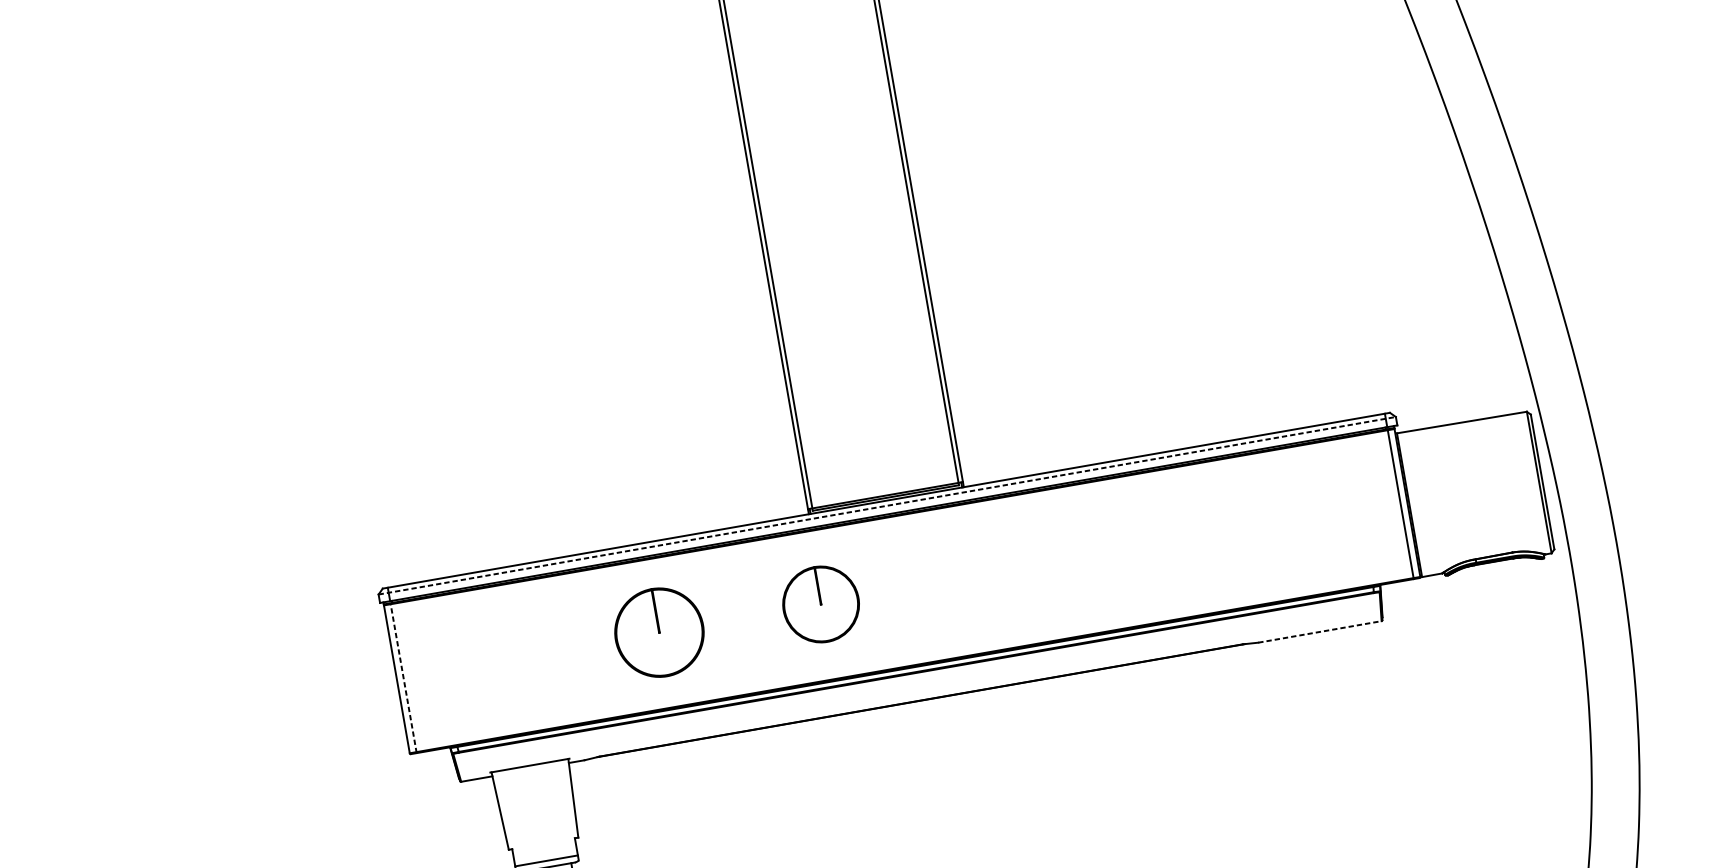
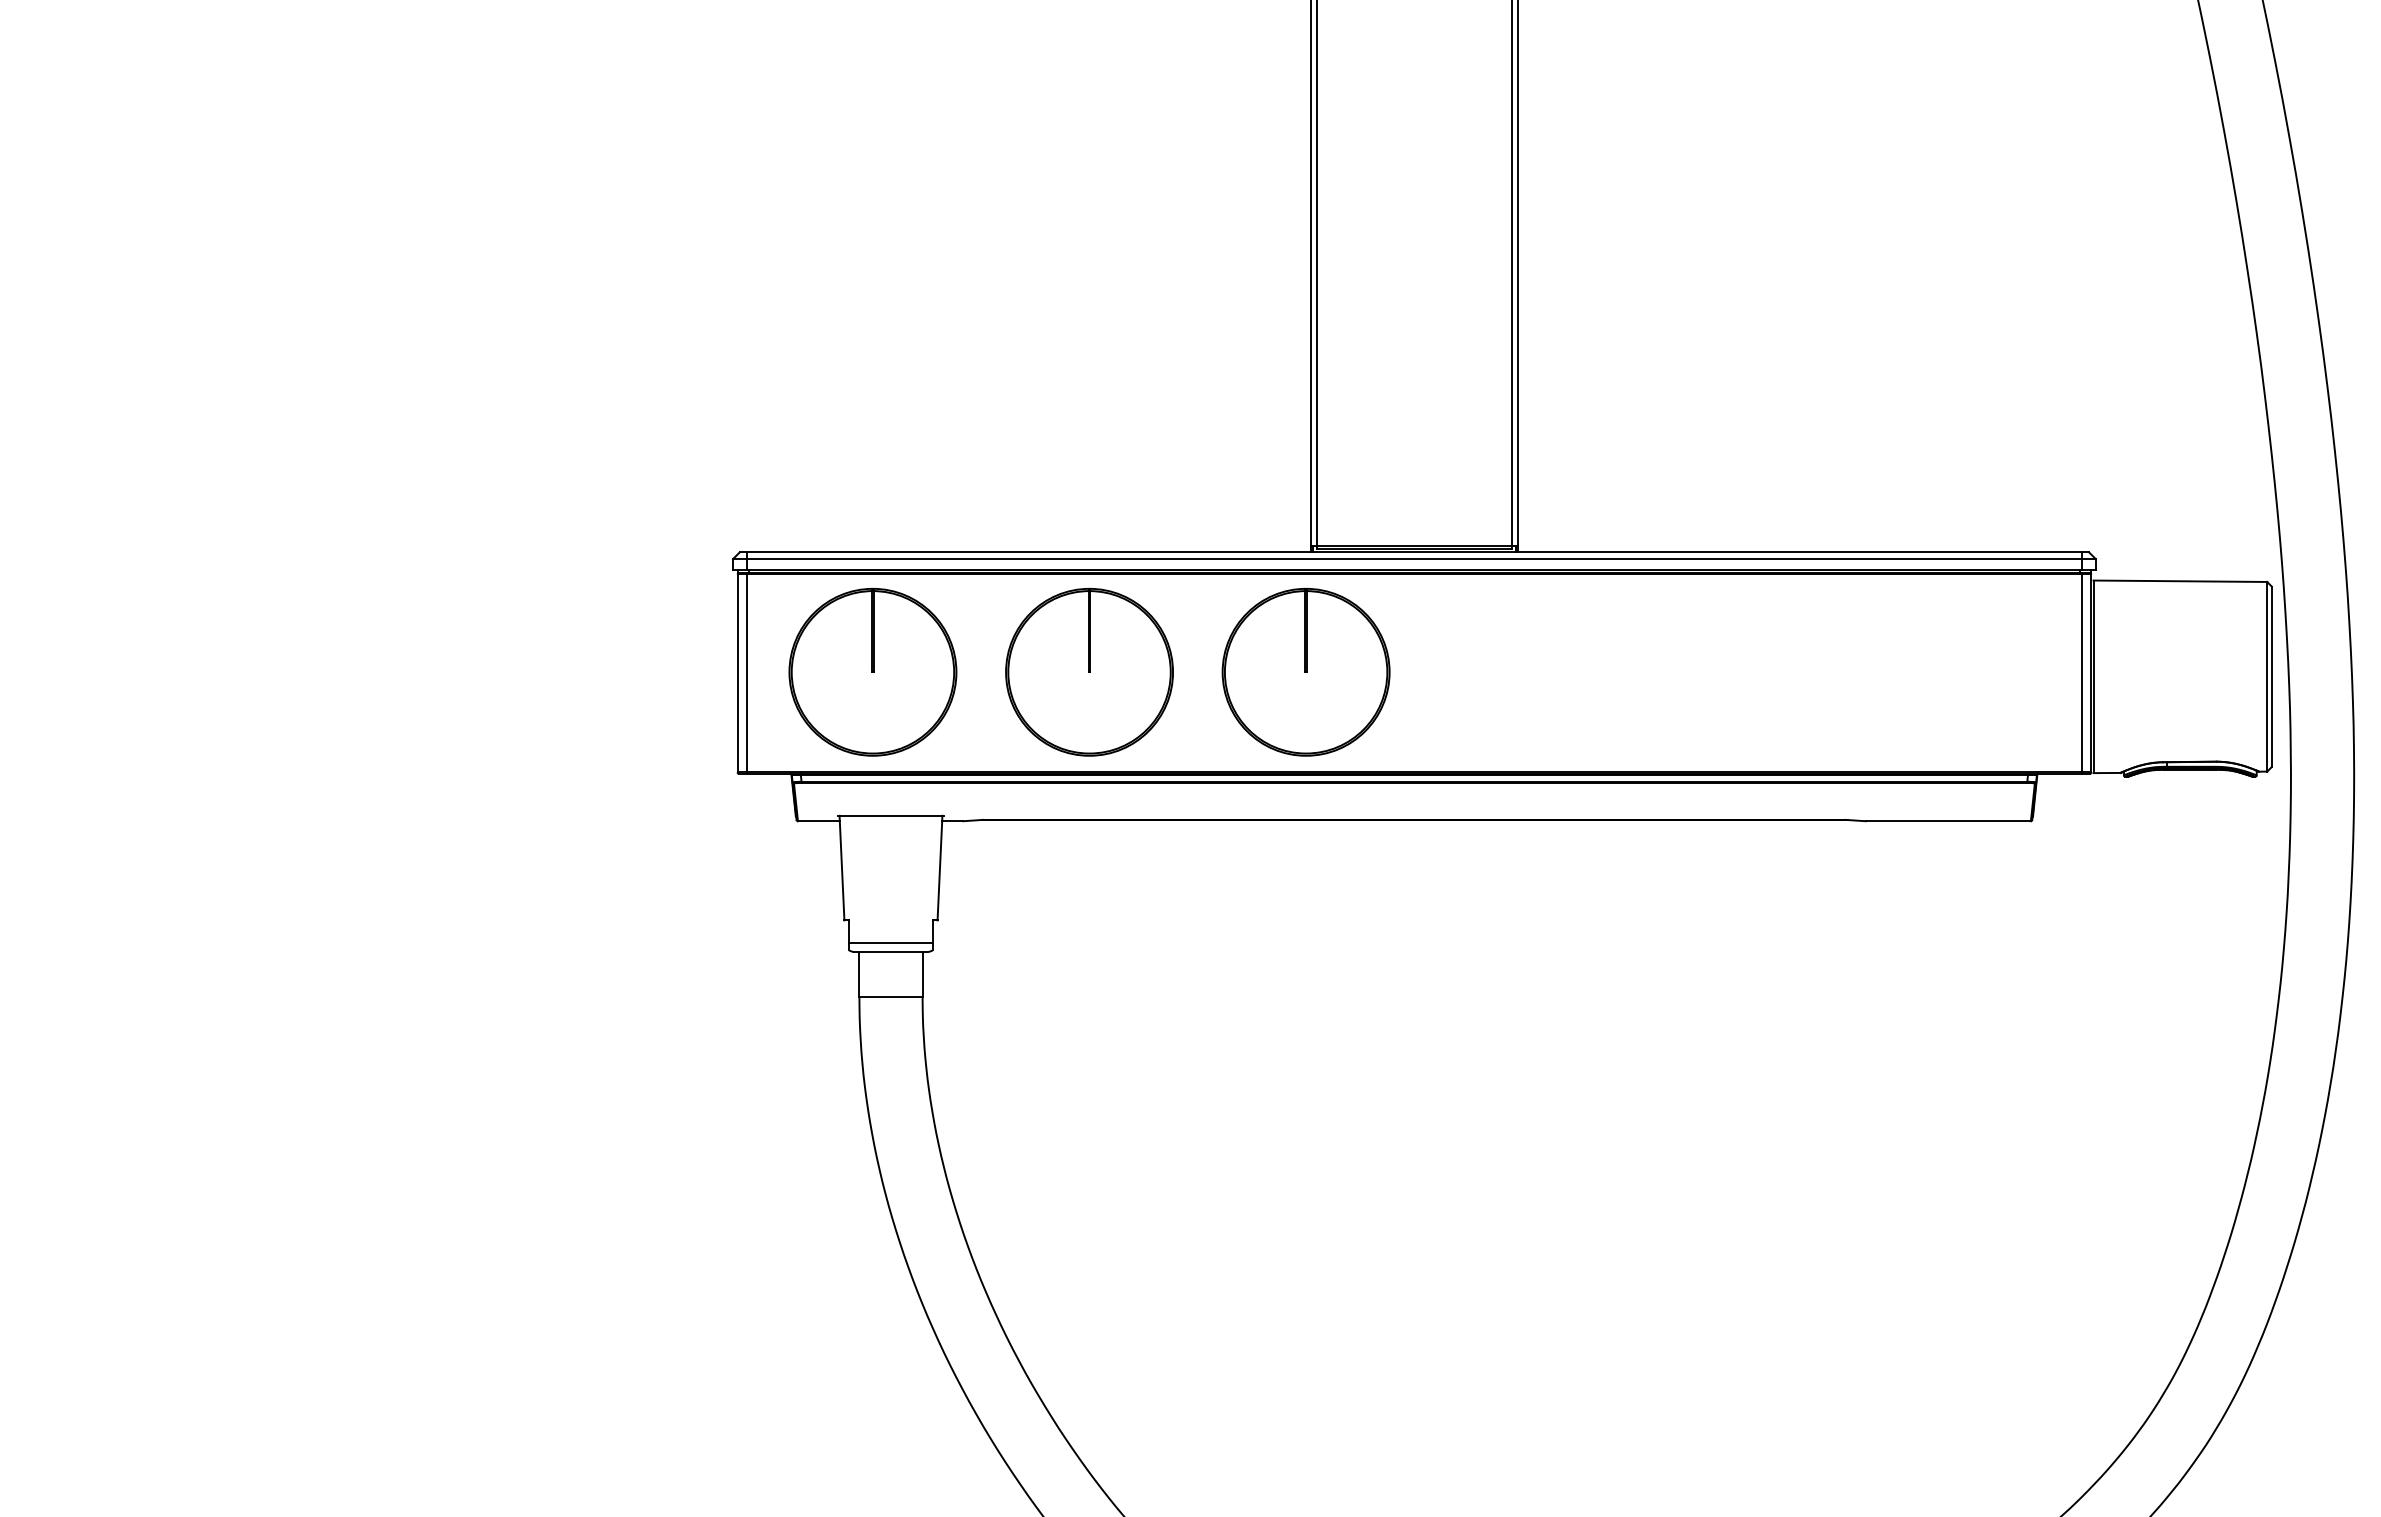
line: (887, 506) -> (1414, 559), dashed -> solid
part: (820, 604) -> (1305, 672), size x1.67
part: (659, 632) -> (1089, 672), size x1.43
line: (1320, 632) -> (1948, 821), dashed -> solid
part: (497, 661) -> (872, 672), added
line: (403, 677) -> (746, 672), dashed -> solid

